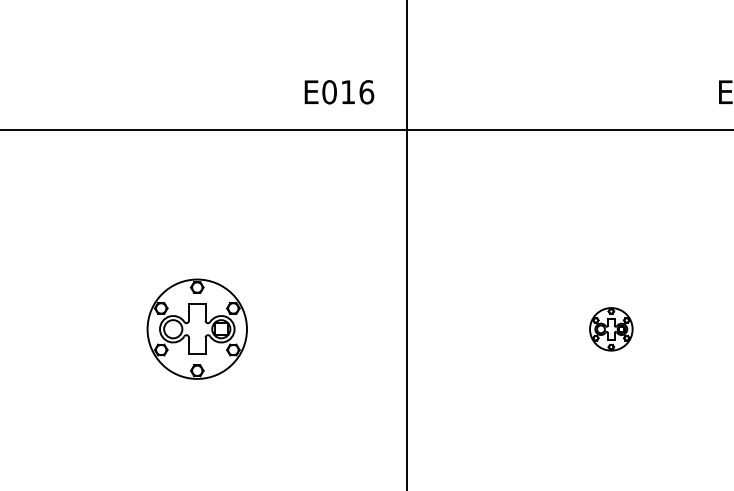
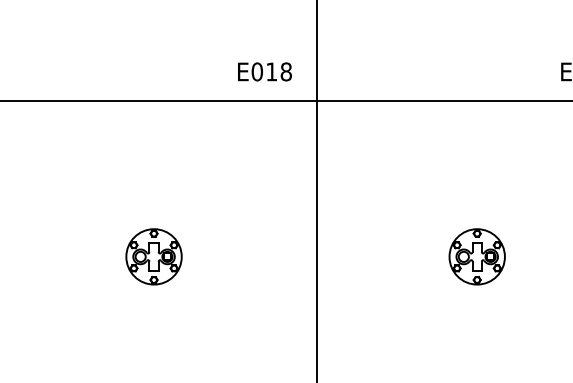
text: (367, 91) -> (286, 71), E016 -> E018
part: (196, 328) -> (153, 256), size x0.71
part: (610, 328) -> (476, 256), size x1.67

